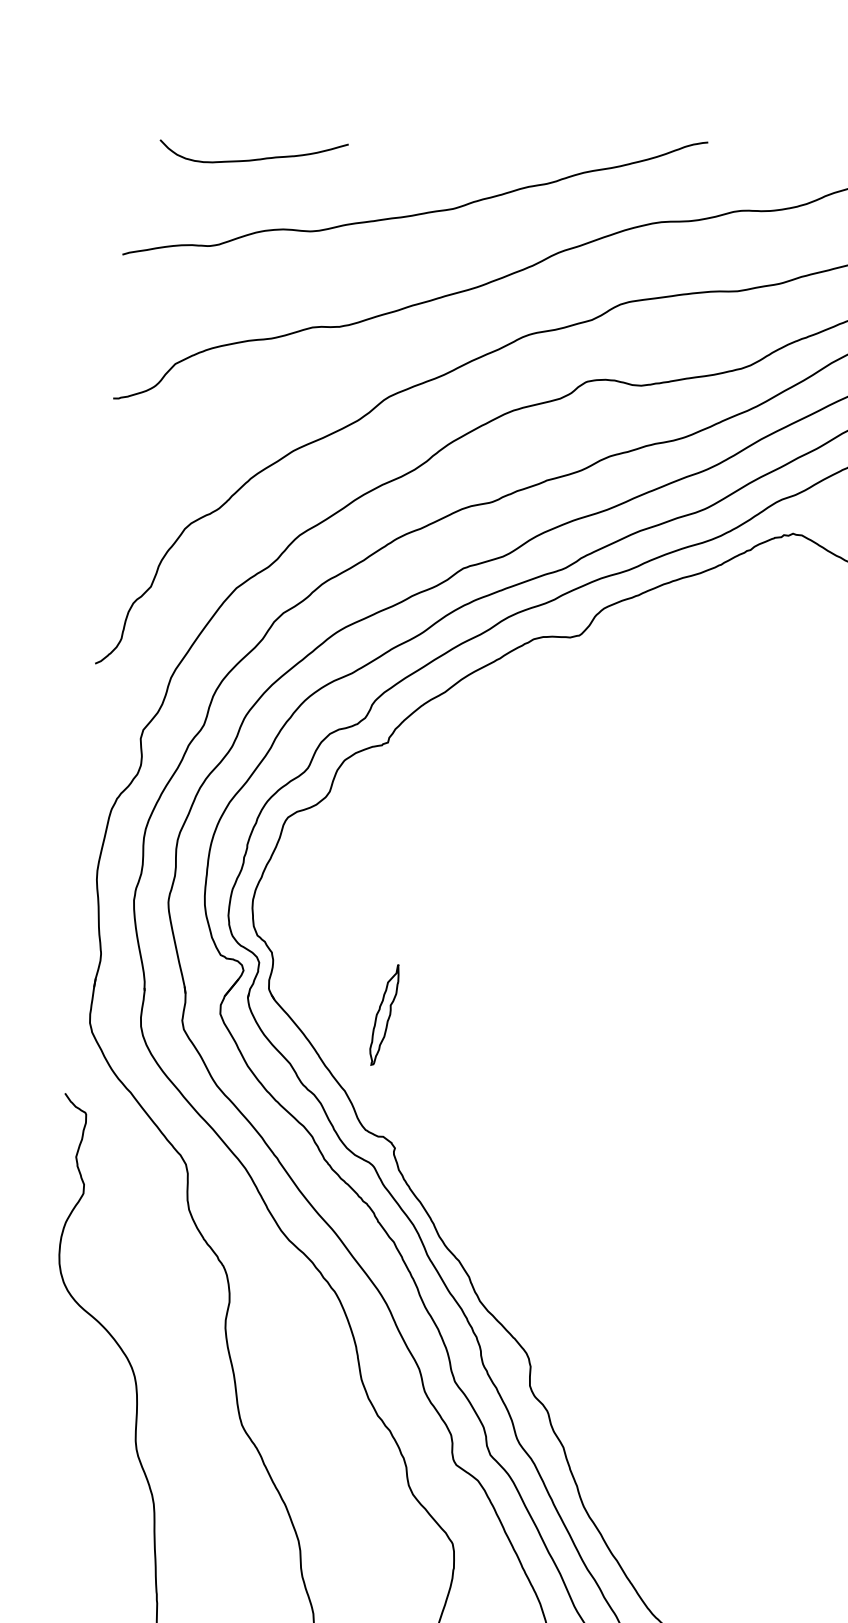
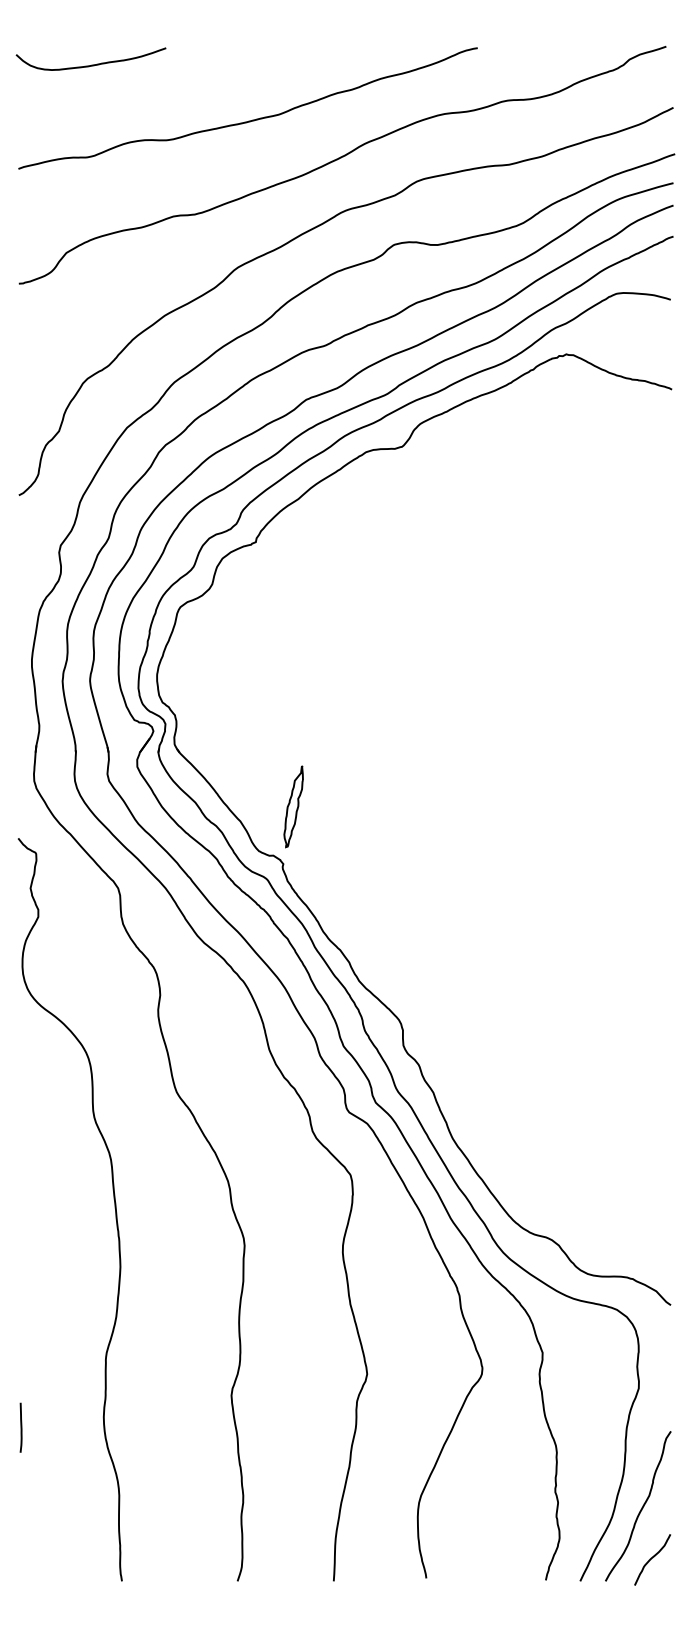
curve: (253, 158) -> (91, 64), moved
part: (384, 1014) -> (293, 806), moved

